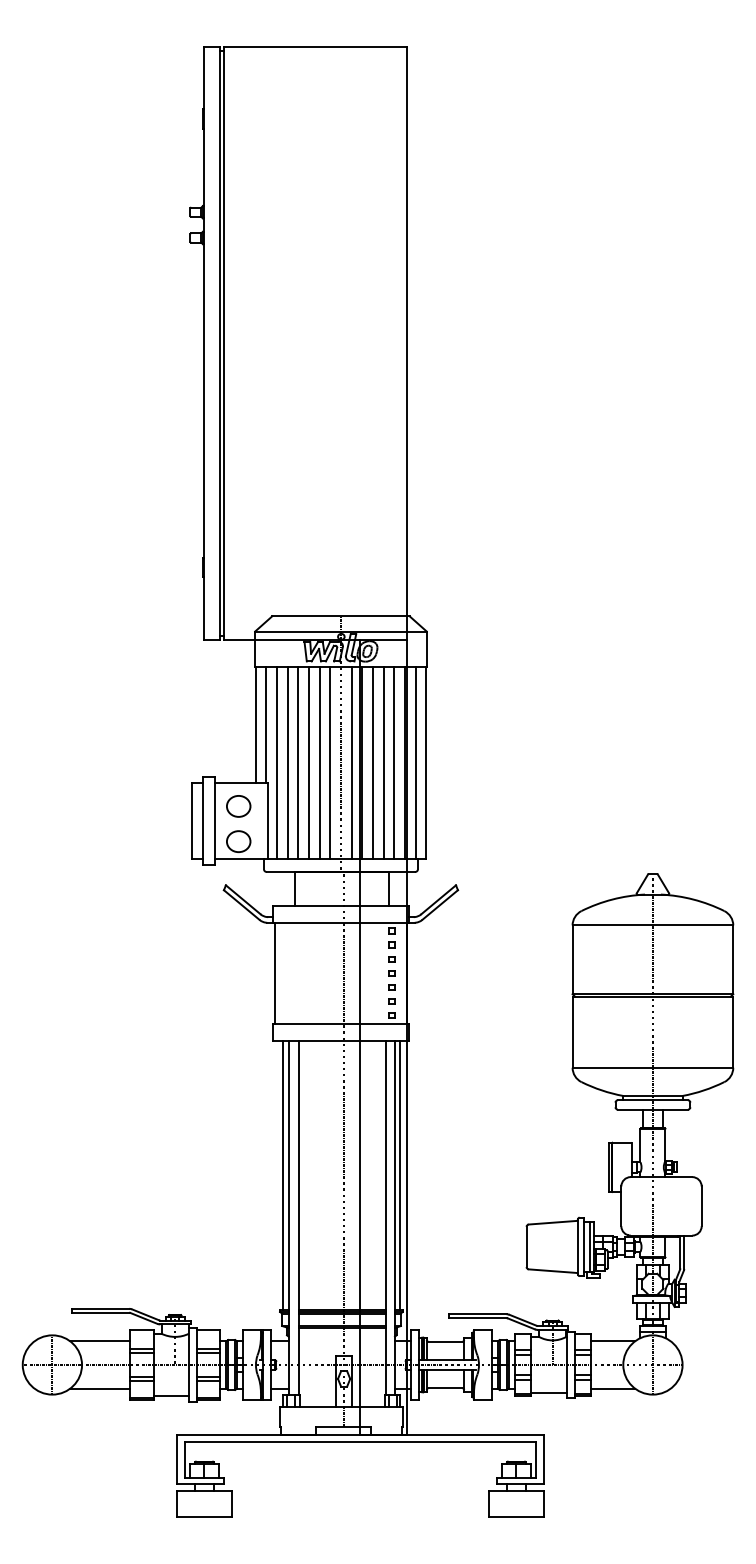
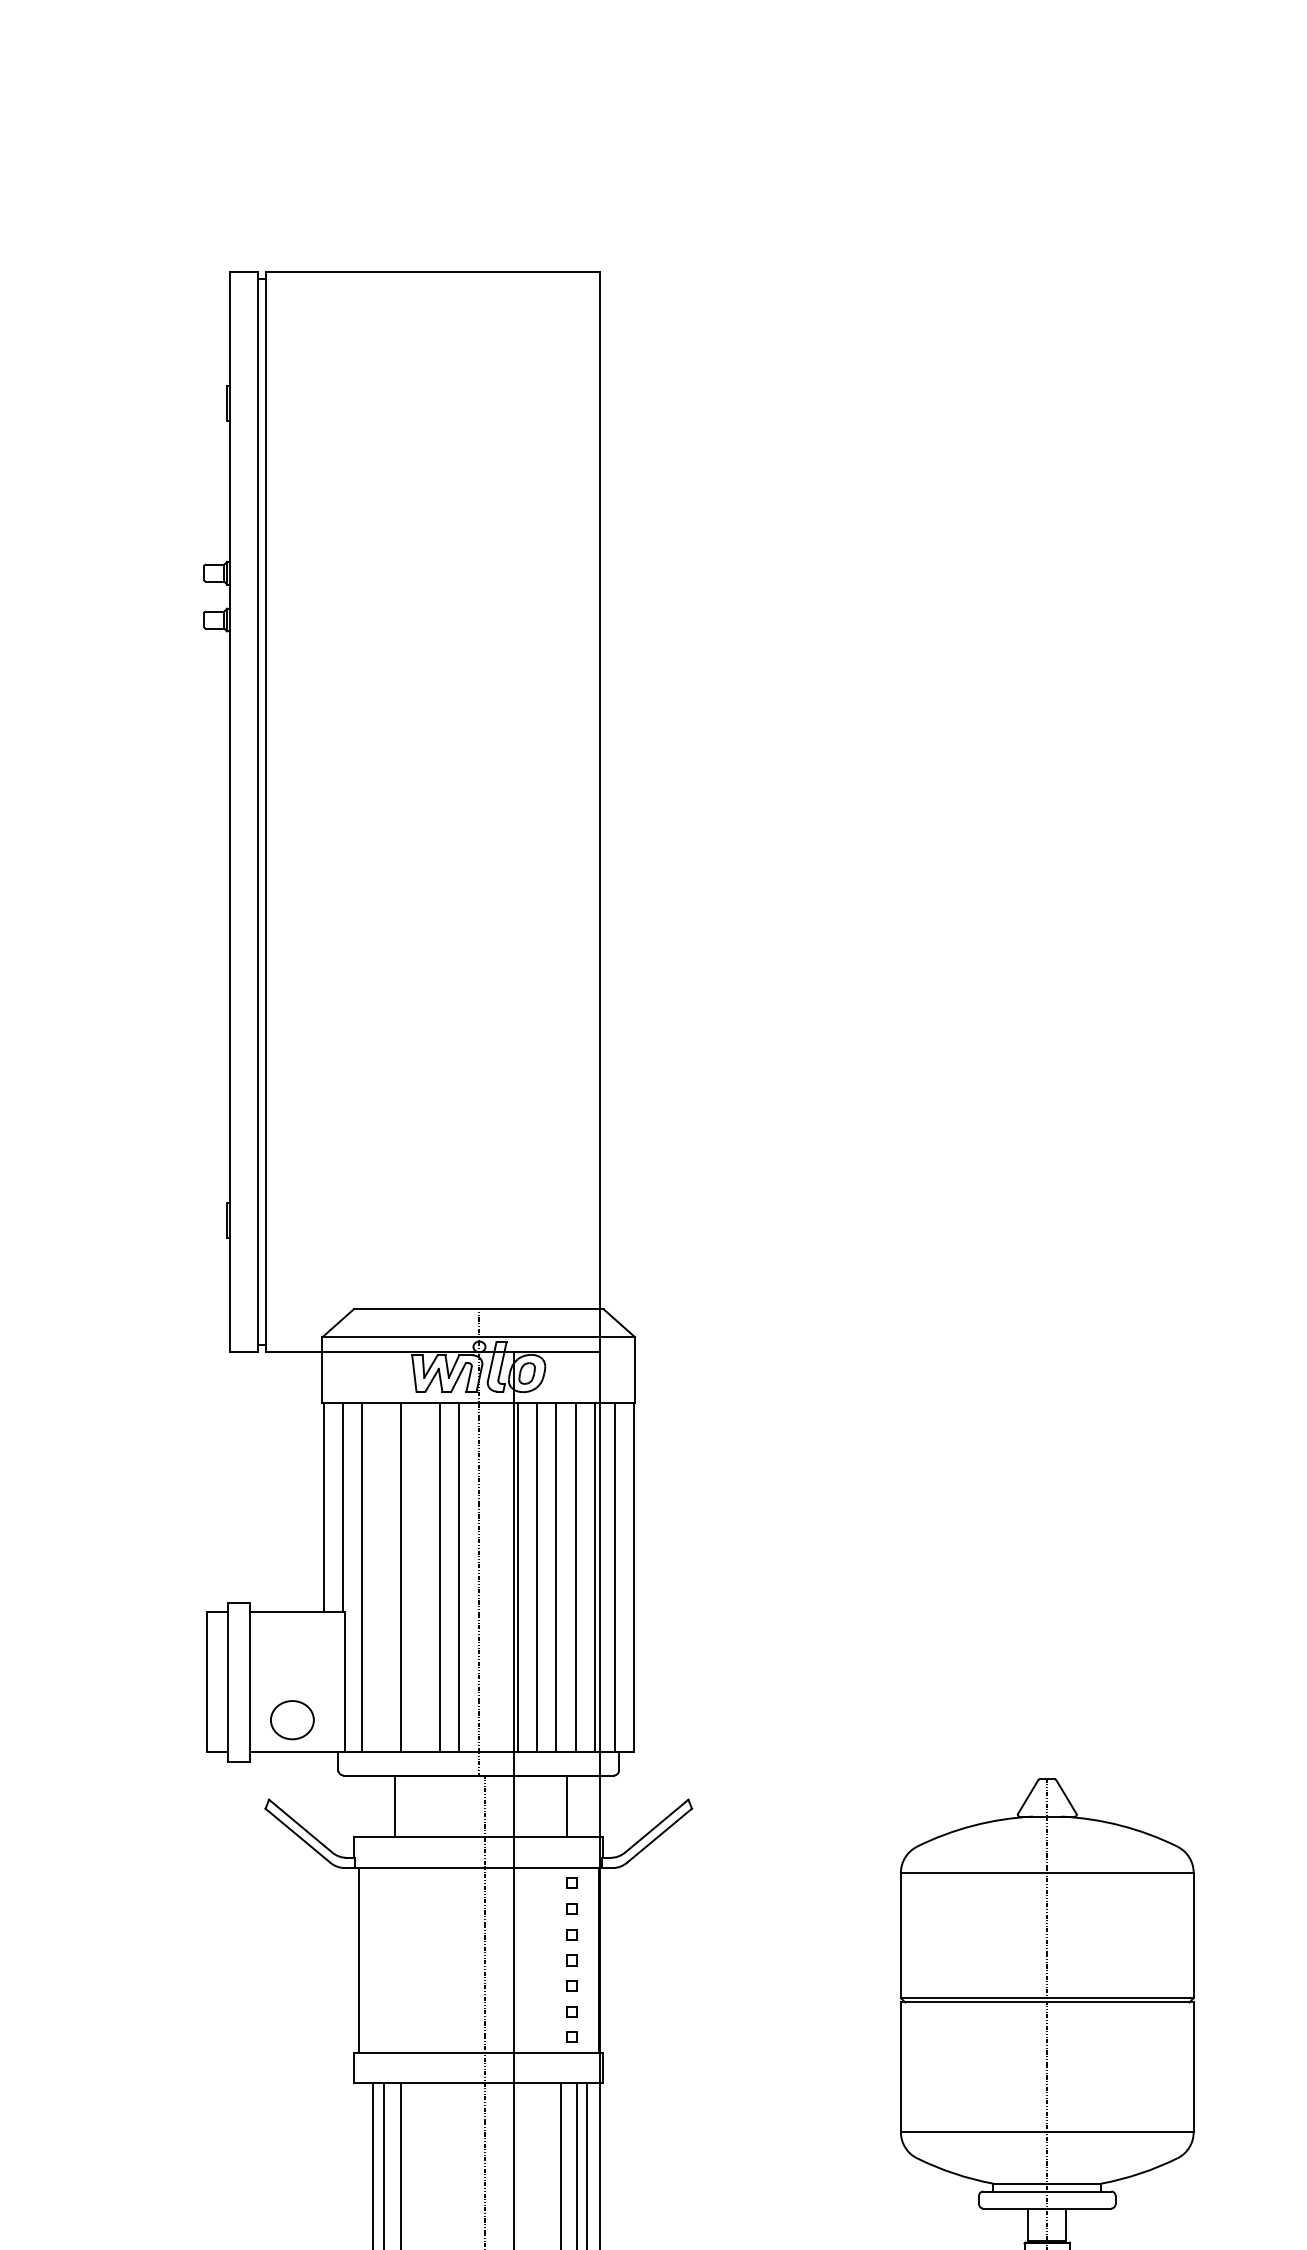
line: (287, 763) -> (381, 1577), removed
line: (308, 763) -> (419, 1577), removed
line: (351, 763) -> (497, 1577), removed
part: (238, 806) -> (292, 1656), removed

